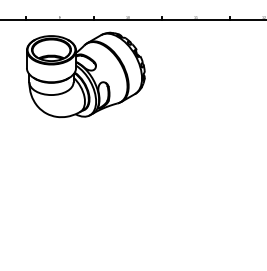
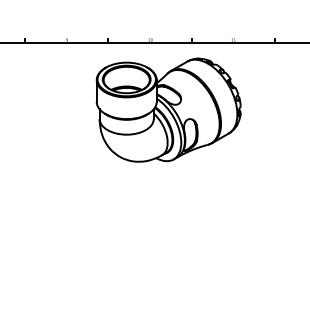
part: (85, 74) -> (168, 109), moved

